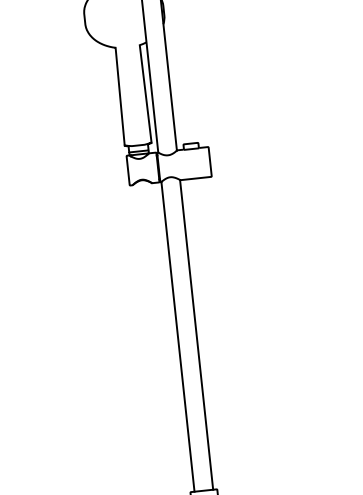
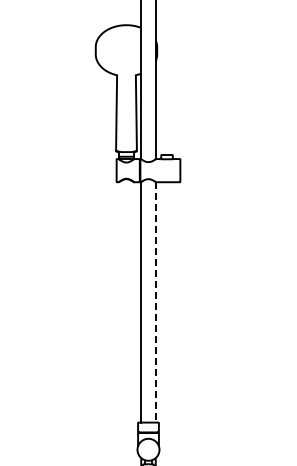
line: (196, 335) -> (155, 302), solid -> dashed

